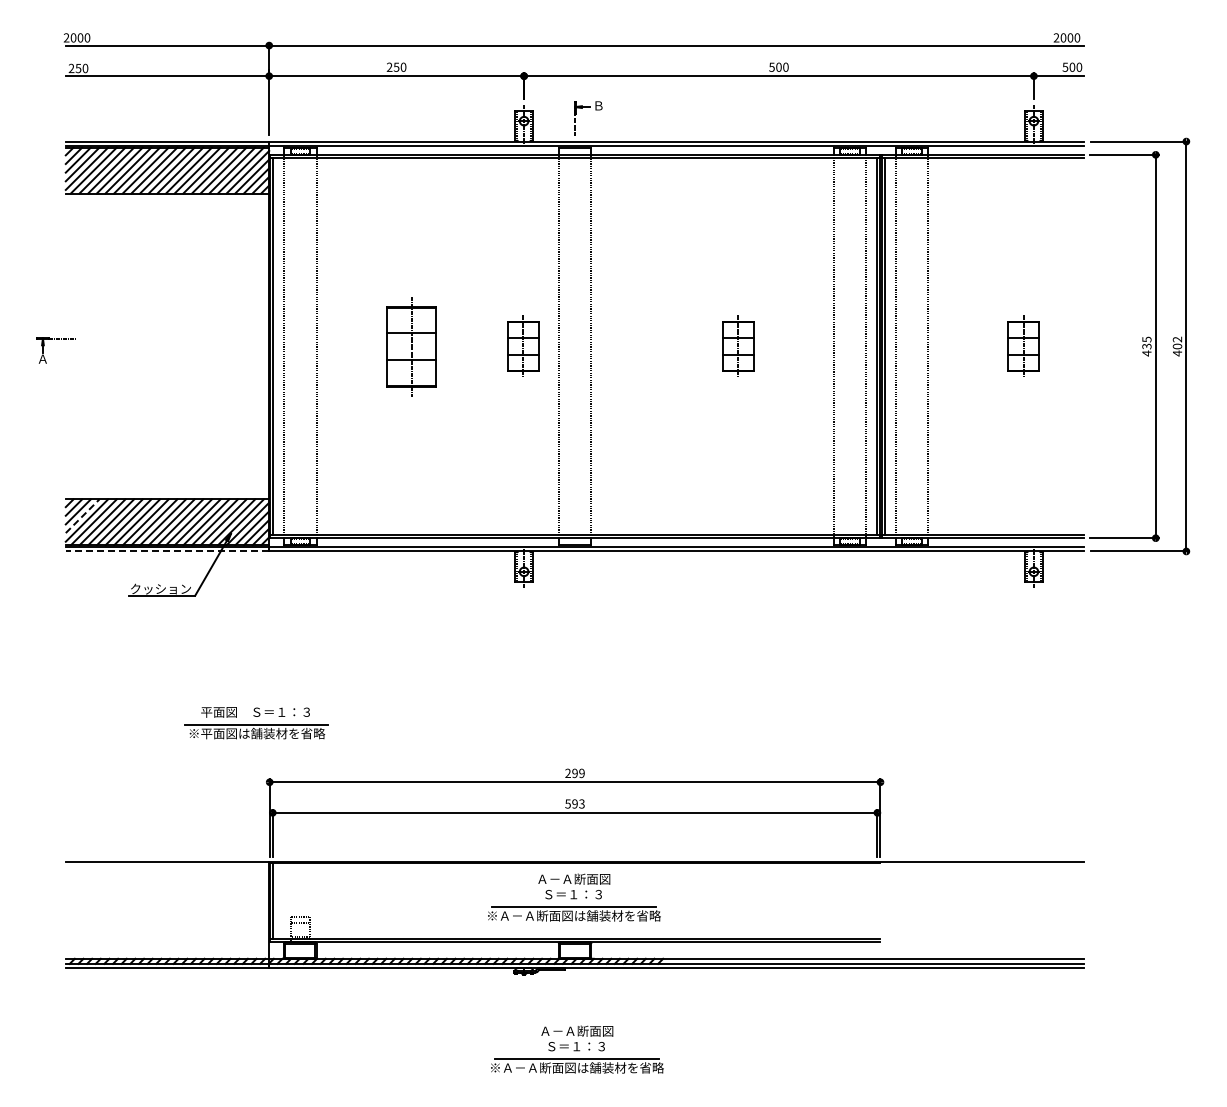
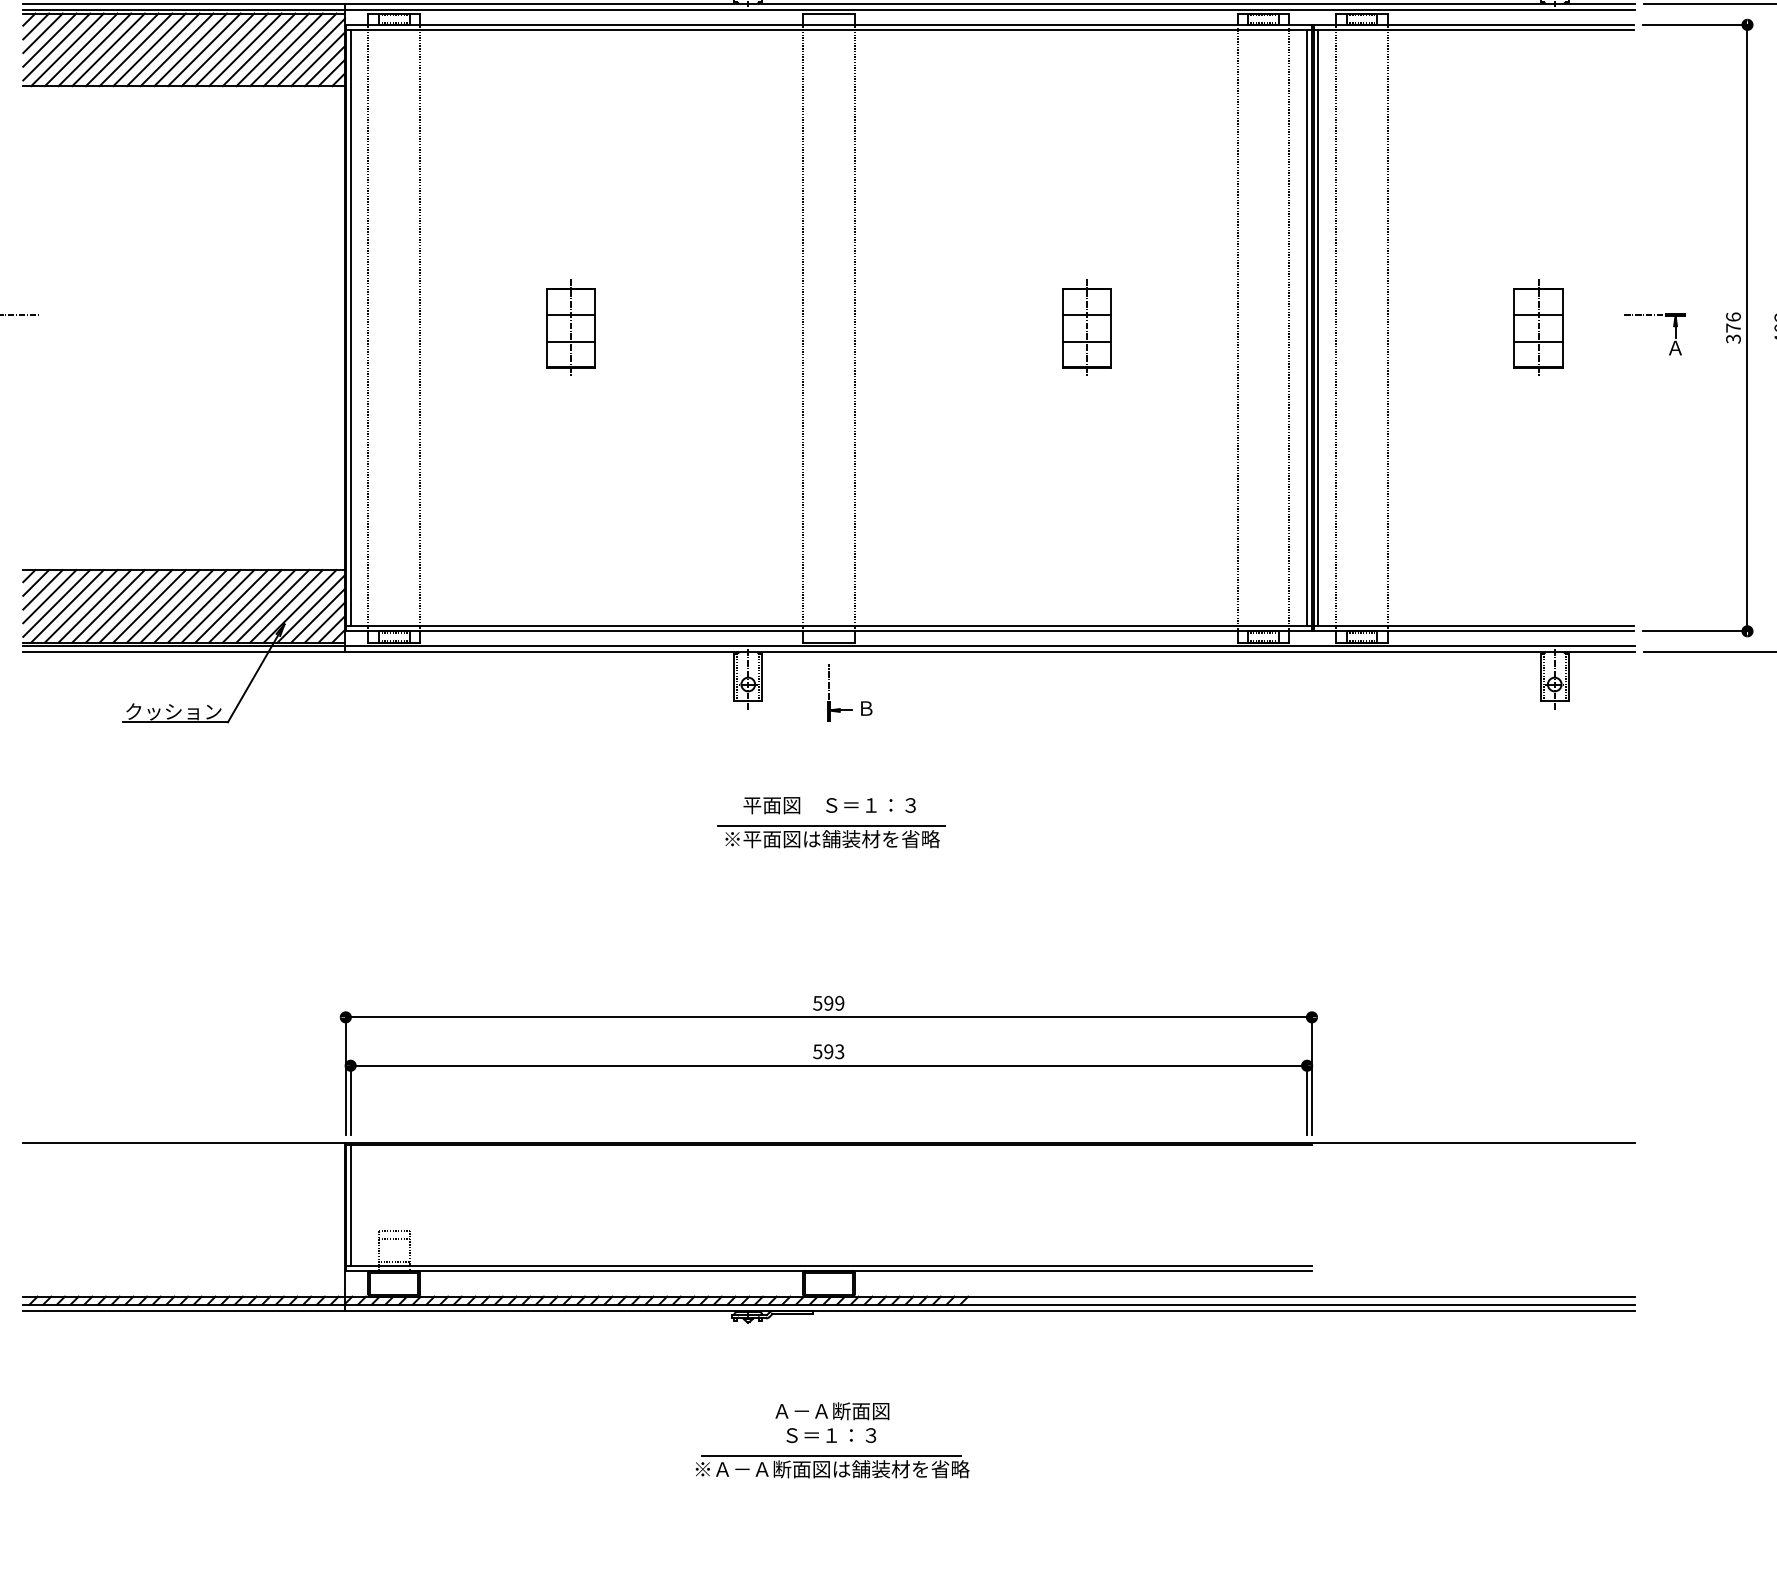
part: (1098, 339) -> (1656, 316), added
part: (411, 345) -> (570, 326), size x0.62
part: (523, 345) -> (747, 326), removed
text: (1146, 346) -> (1732, 328), 435 -> 376
line: (82, 516) -> (49, 596), dashed -> solid
line: (167, 551) -> (184, 652), dashed -> solid
part: (595, 582) -> (861, 701), added
part: (256, 723) -> (831, 823), moved
text: (567, 773) -> (816, 1003), 299 -> 599
part: (574, 897) -> (827, 1199), removed

